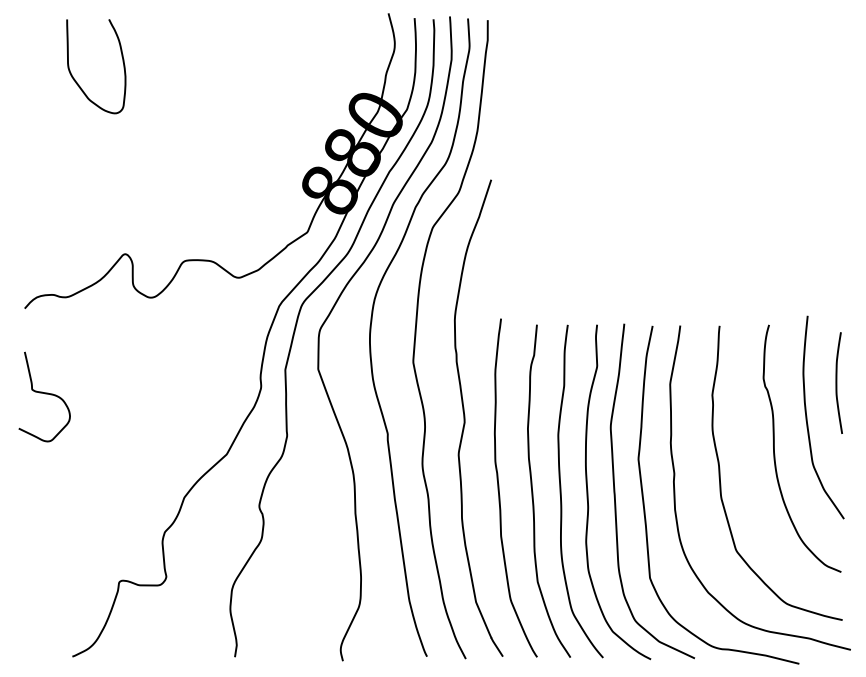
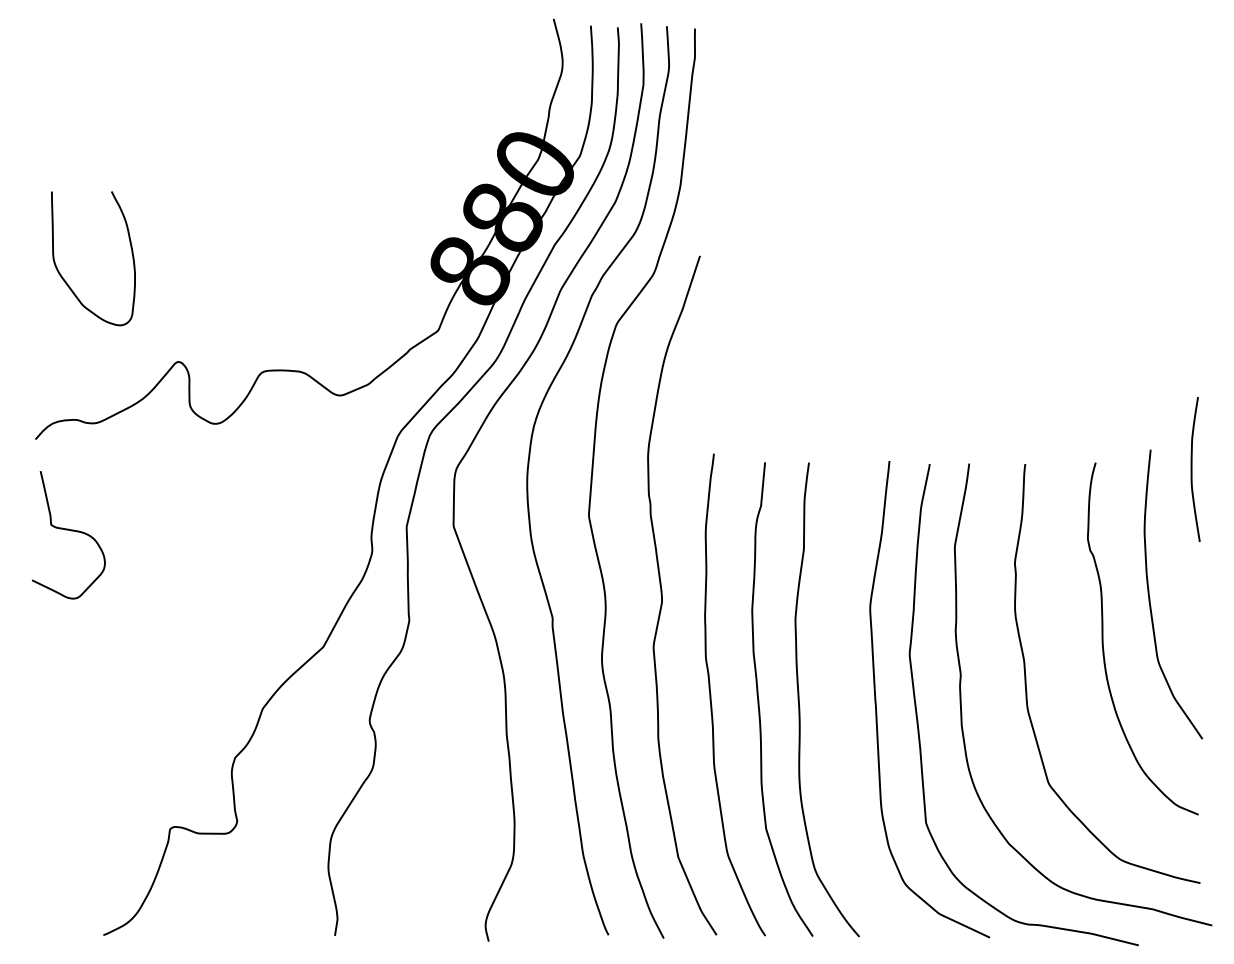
curve: (77, 82) -> (66, 281), moved
curve: (837, 383) -> (1192, 469), moved
curve: (44, 393) -> (68, 530), moved
curve: (588, 496) -> (838, 706), removed

